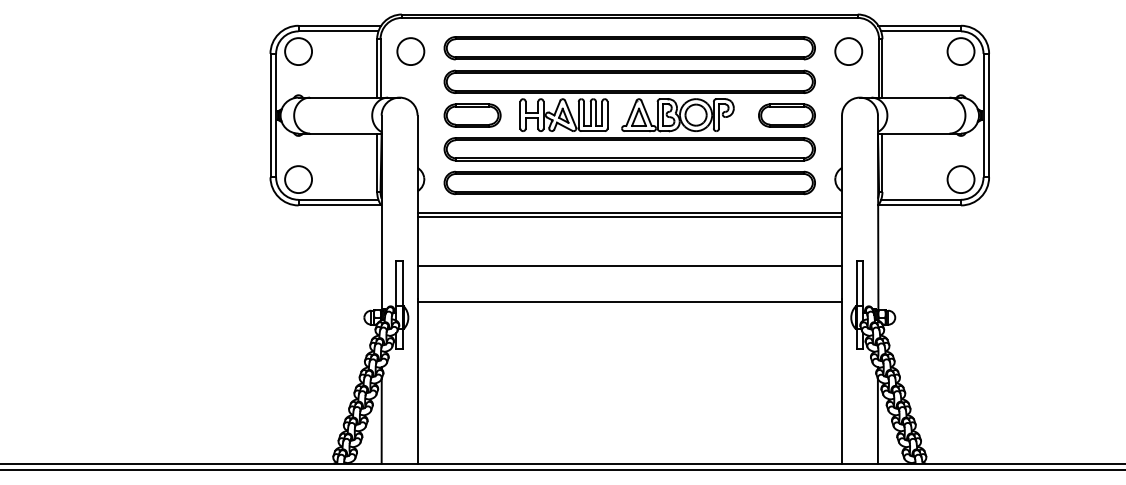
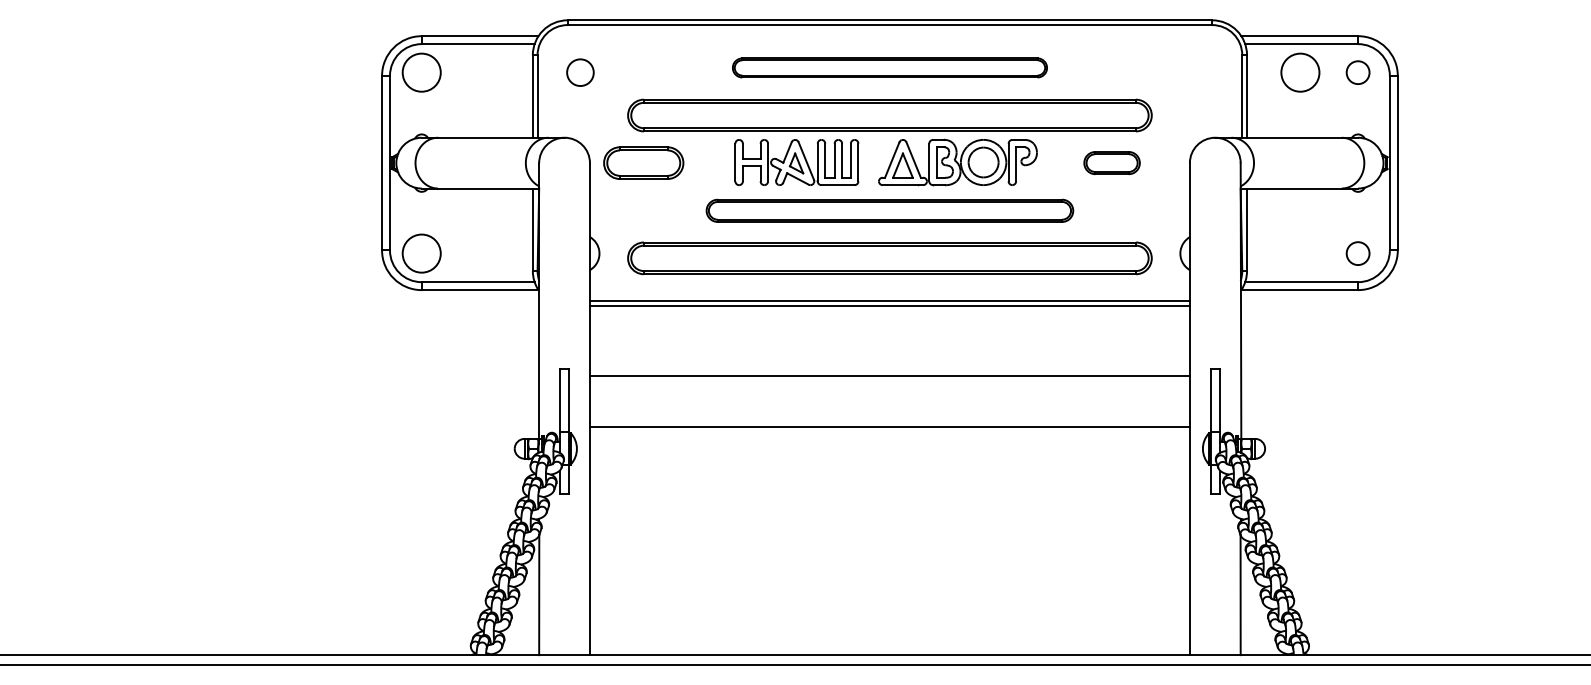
part: (629, 47) -> (889, 67), size x0.6
circle: (410, 51) -> (580, 72), size x0.7
circle: (848, 51) -> (1300, 72), moved
circle: (961, 51) -> (1358, 72), size x0.6
part: (472, 115) -> (643, 162), moved
part: (786, 115) -> (1111, 162), size x0.7
part: (629, 149) -> (889, 210), size x0.7
circle: (961, 179) -> (1358, 253), size x0.6

